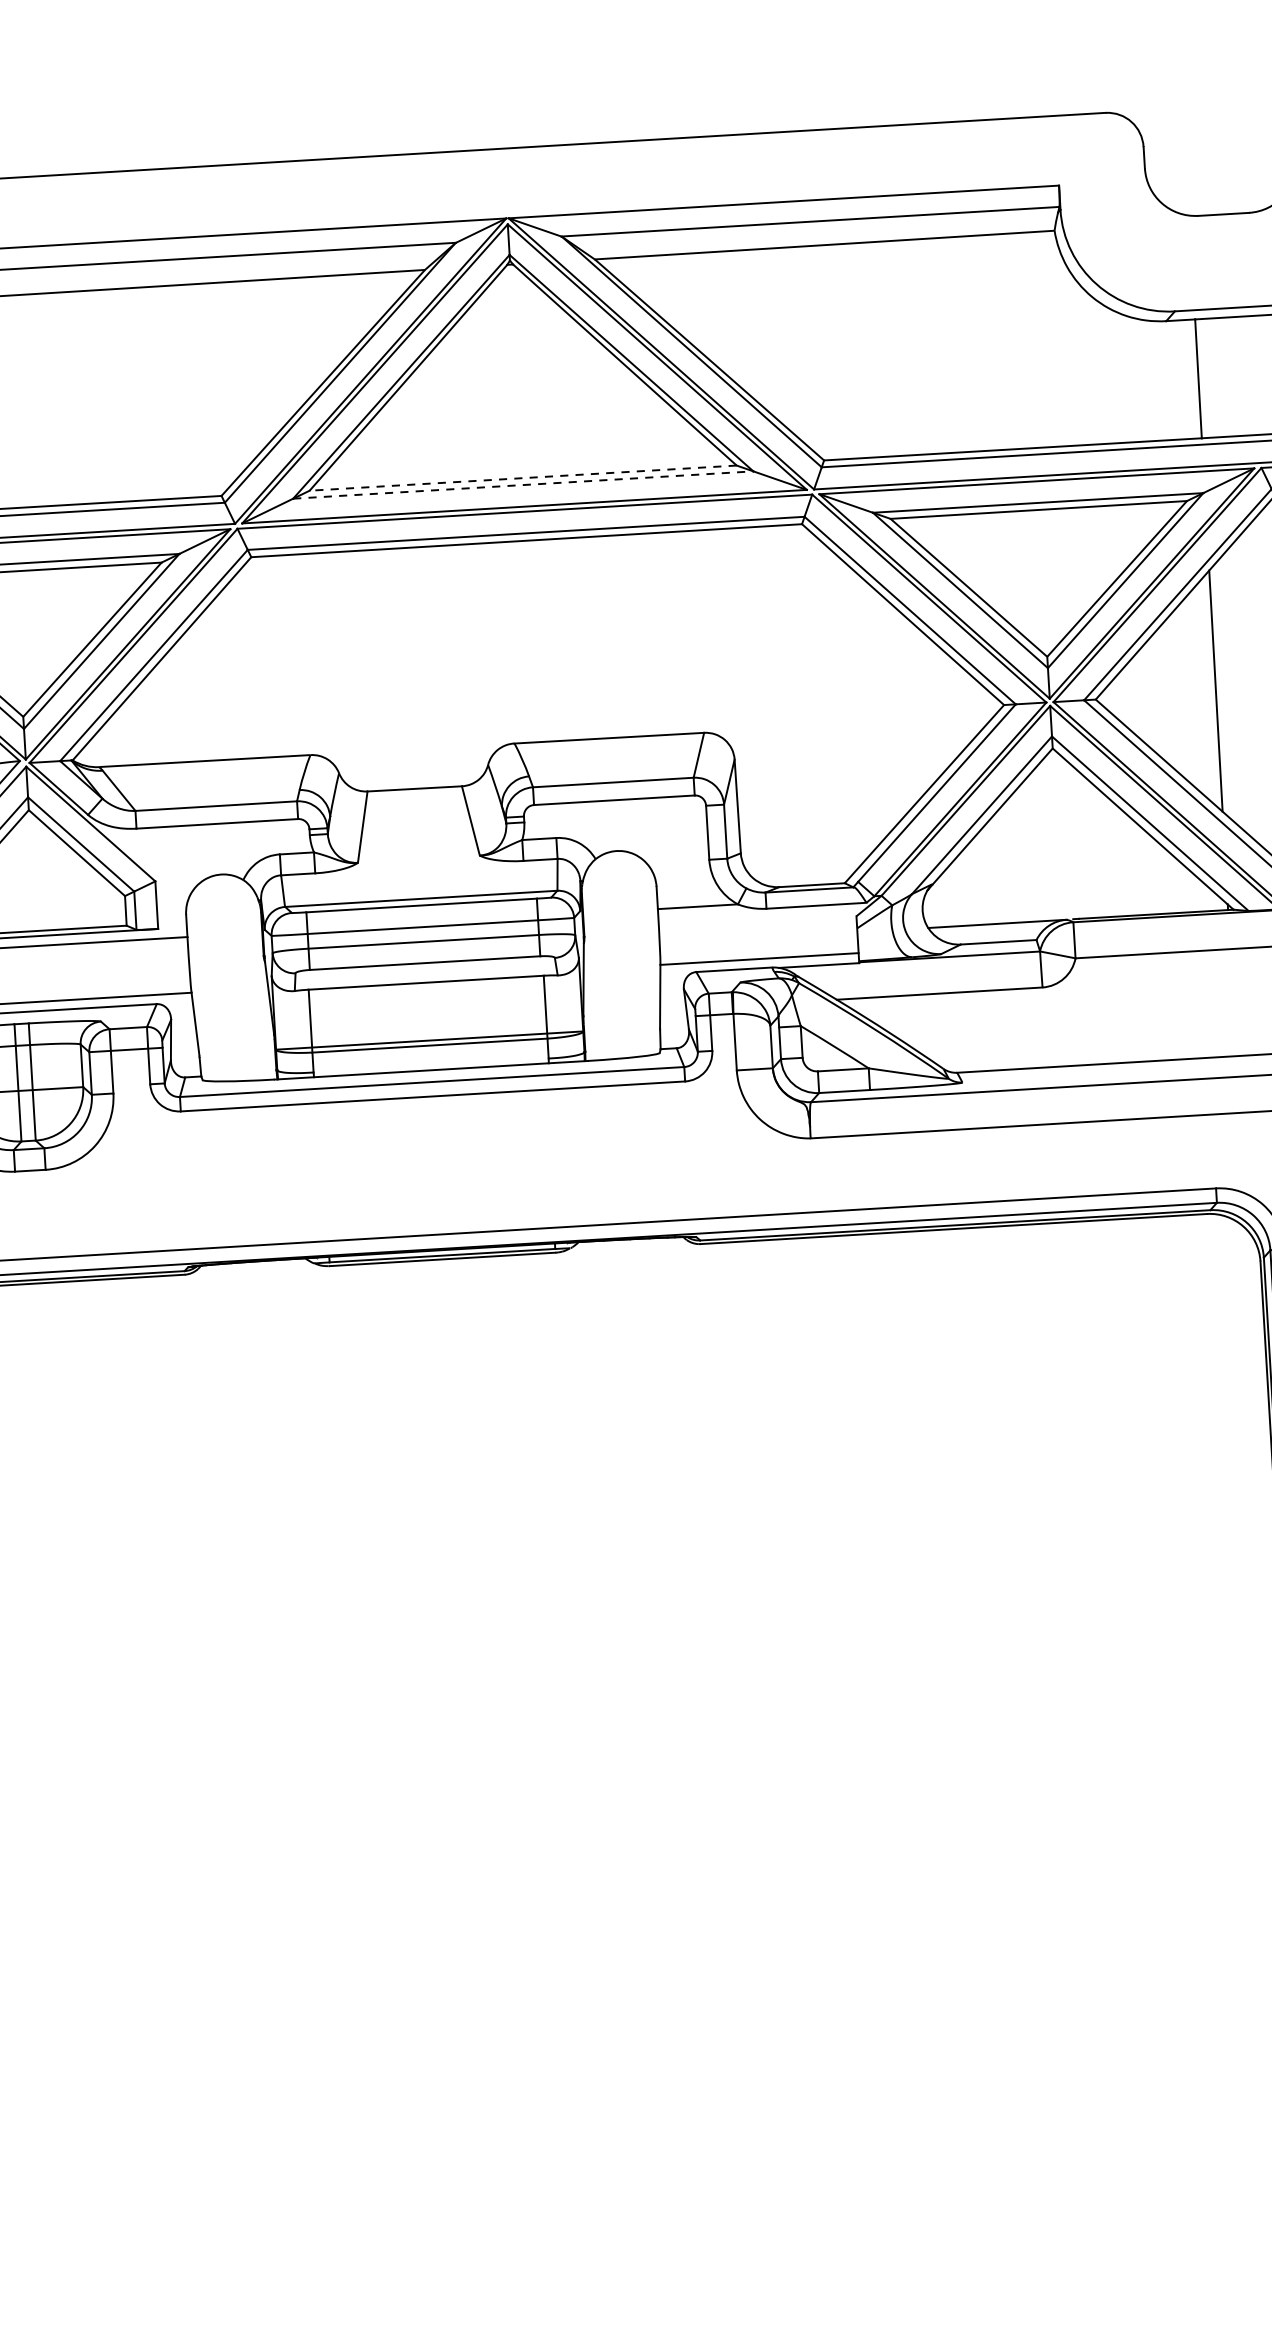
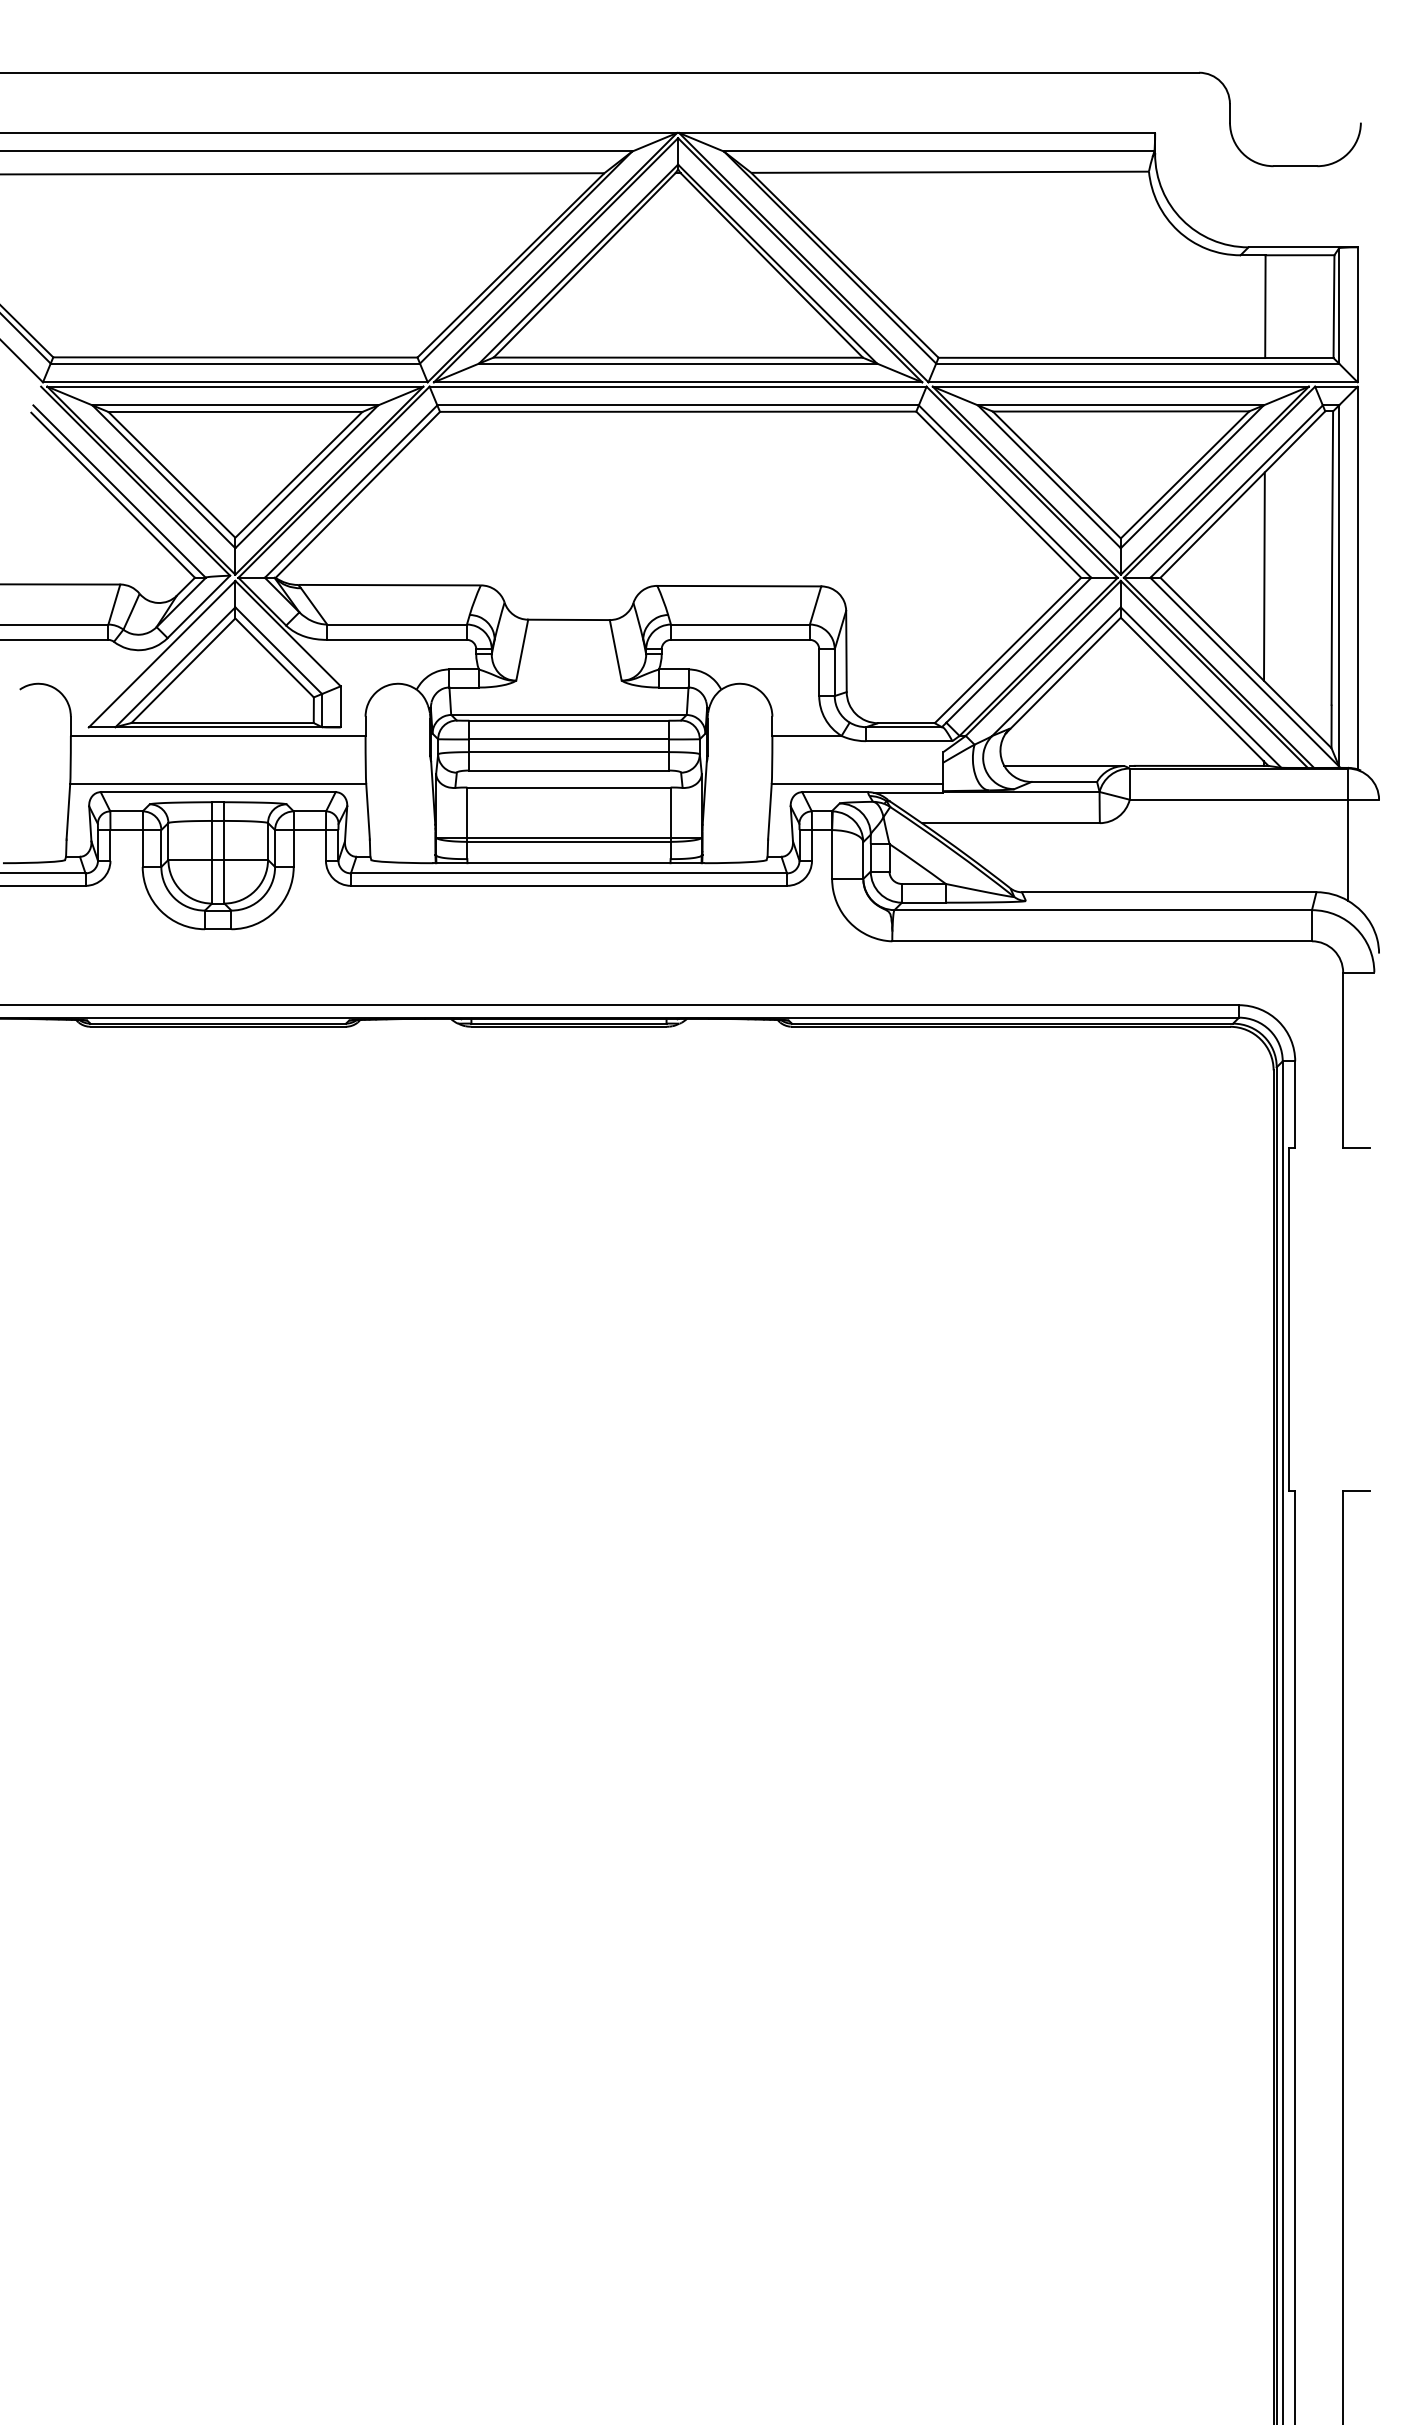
line: (523, 477) -> (678, 357), dashed -> solid
line: (523, 484) -> (678, 363), dashed -> solid

